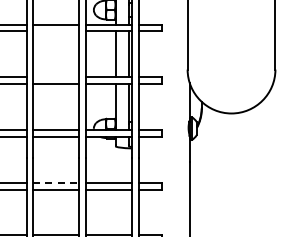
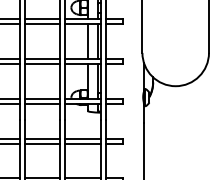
line: (56, 31) -> (43, 24), added
line: (56, 77) -> (43, 58), added
line: (56, 182) -> (43, 138), dashed -> solid

